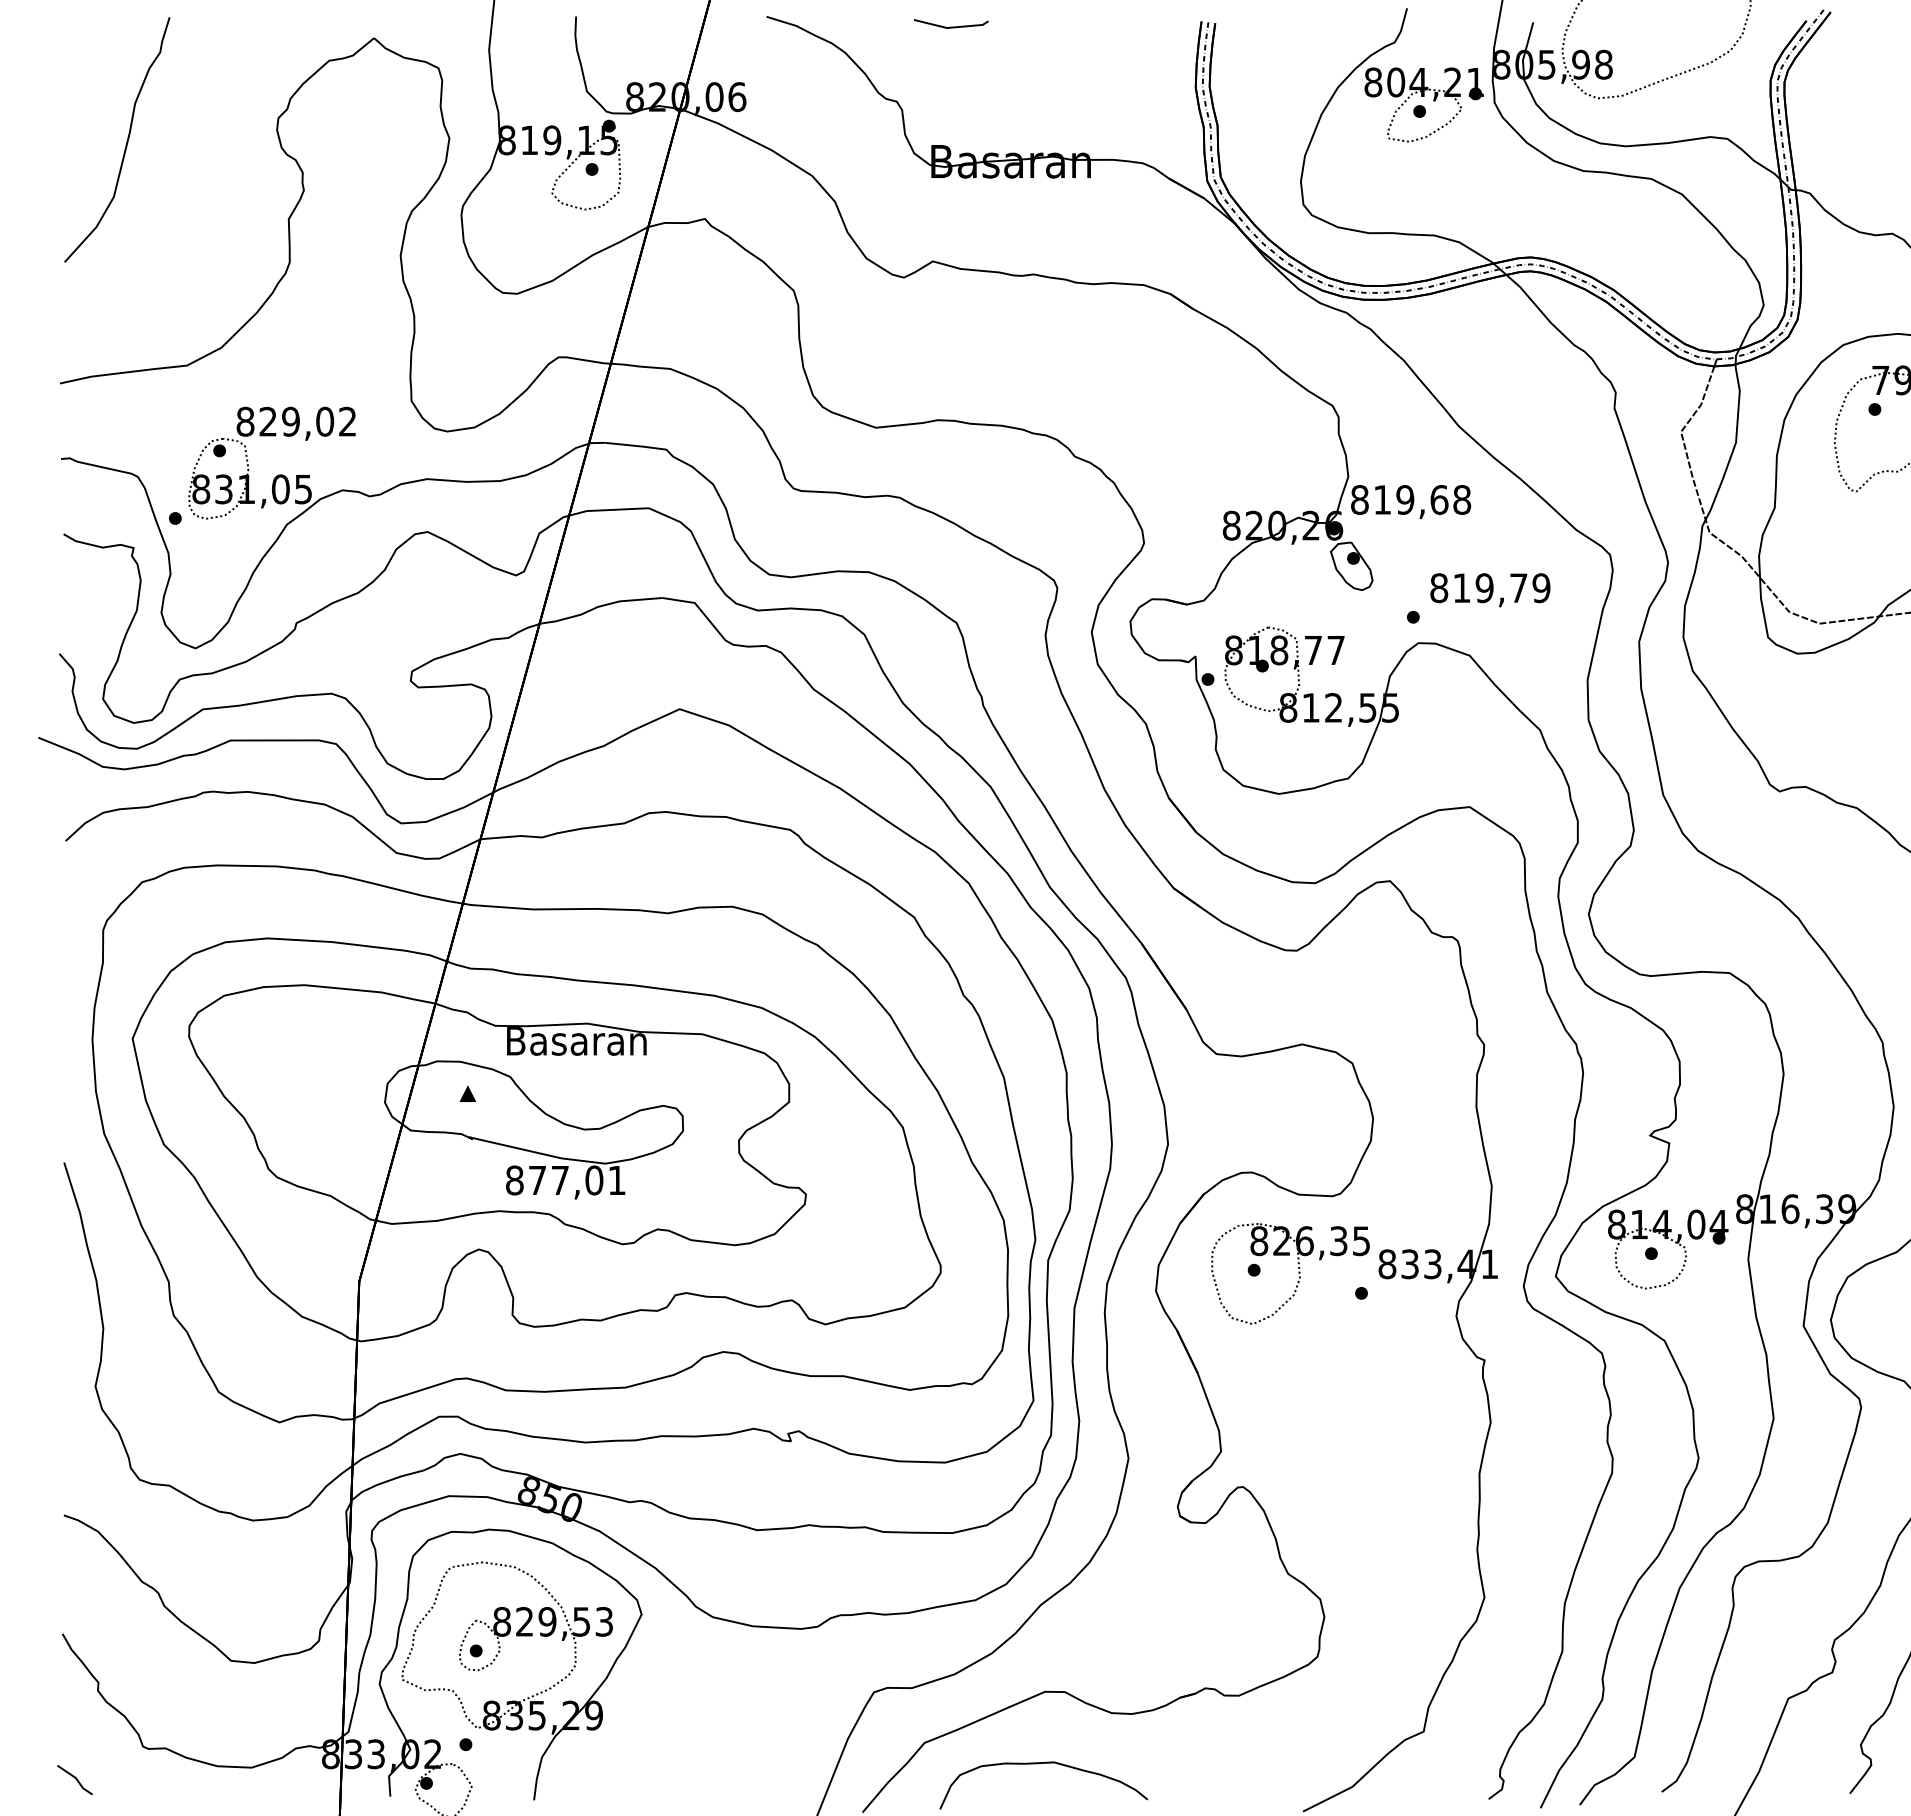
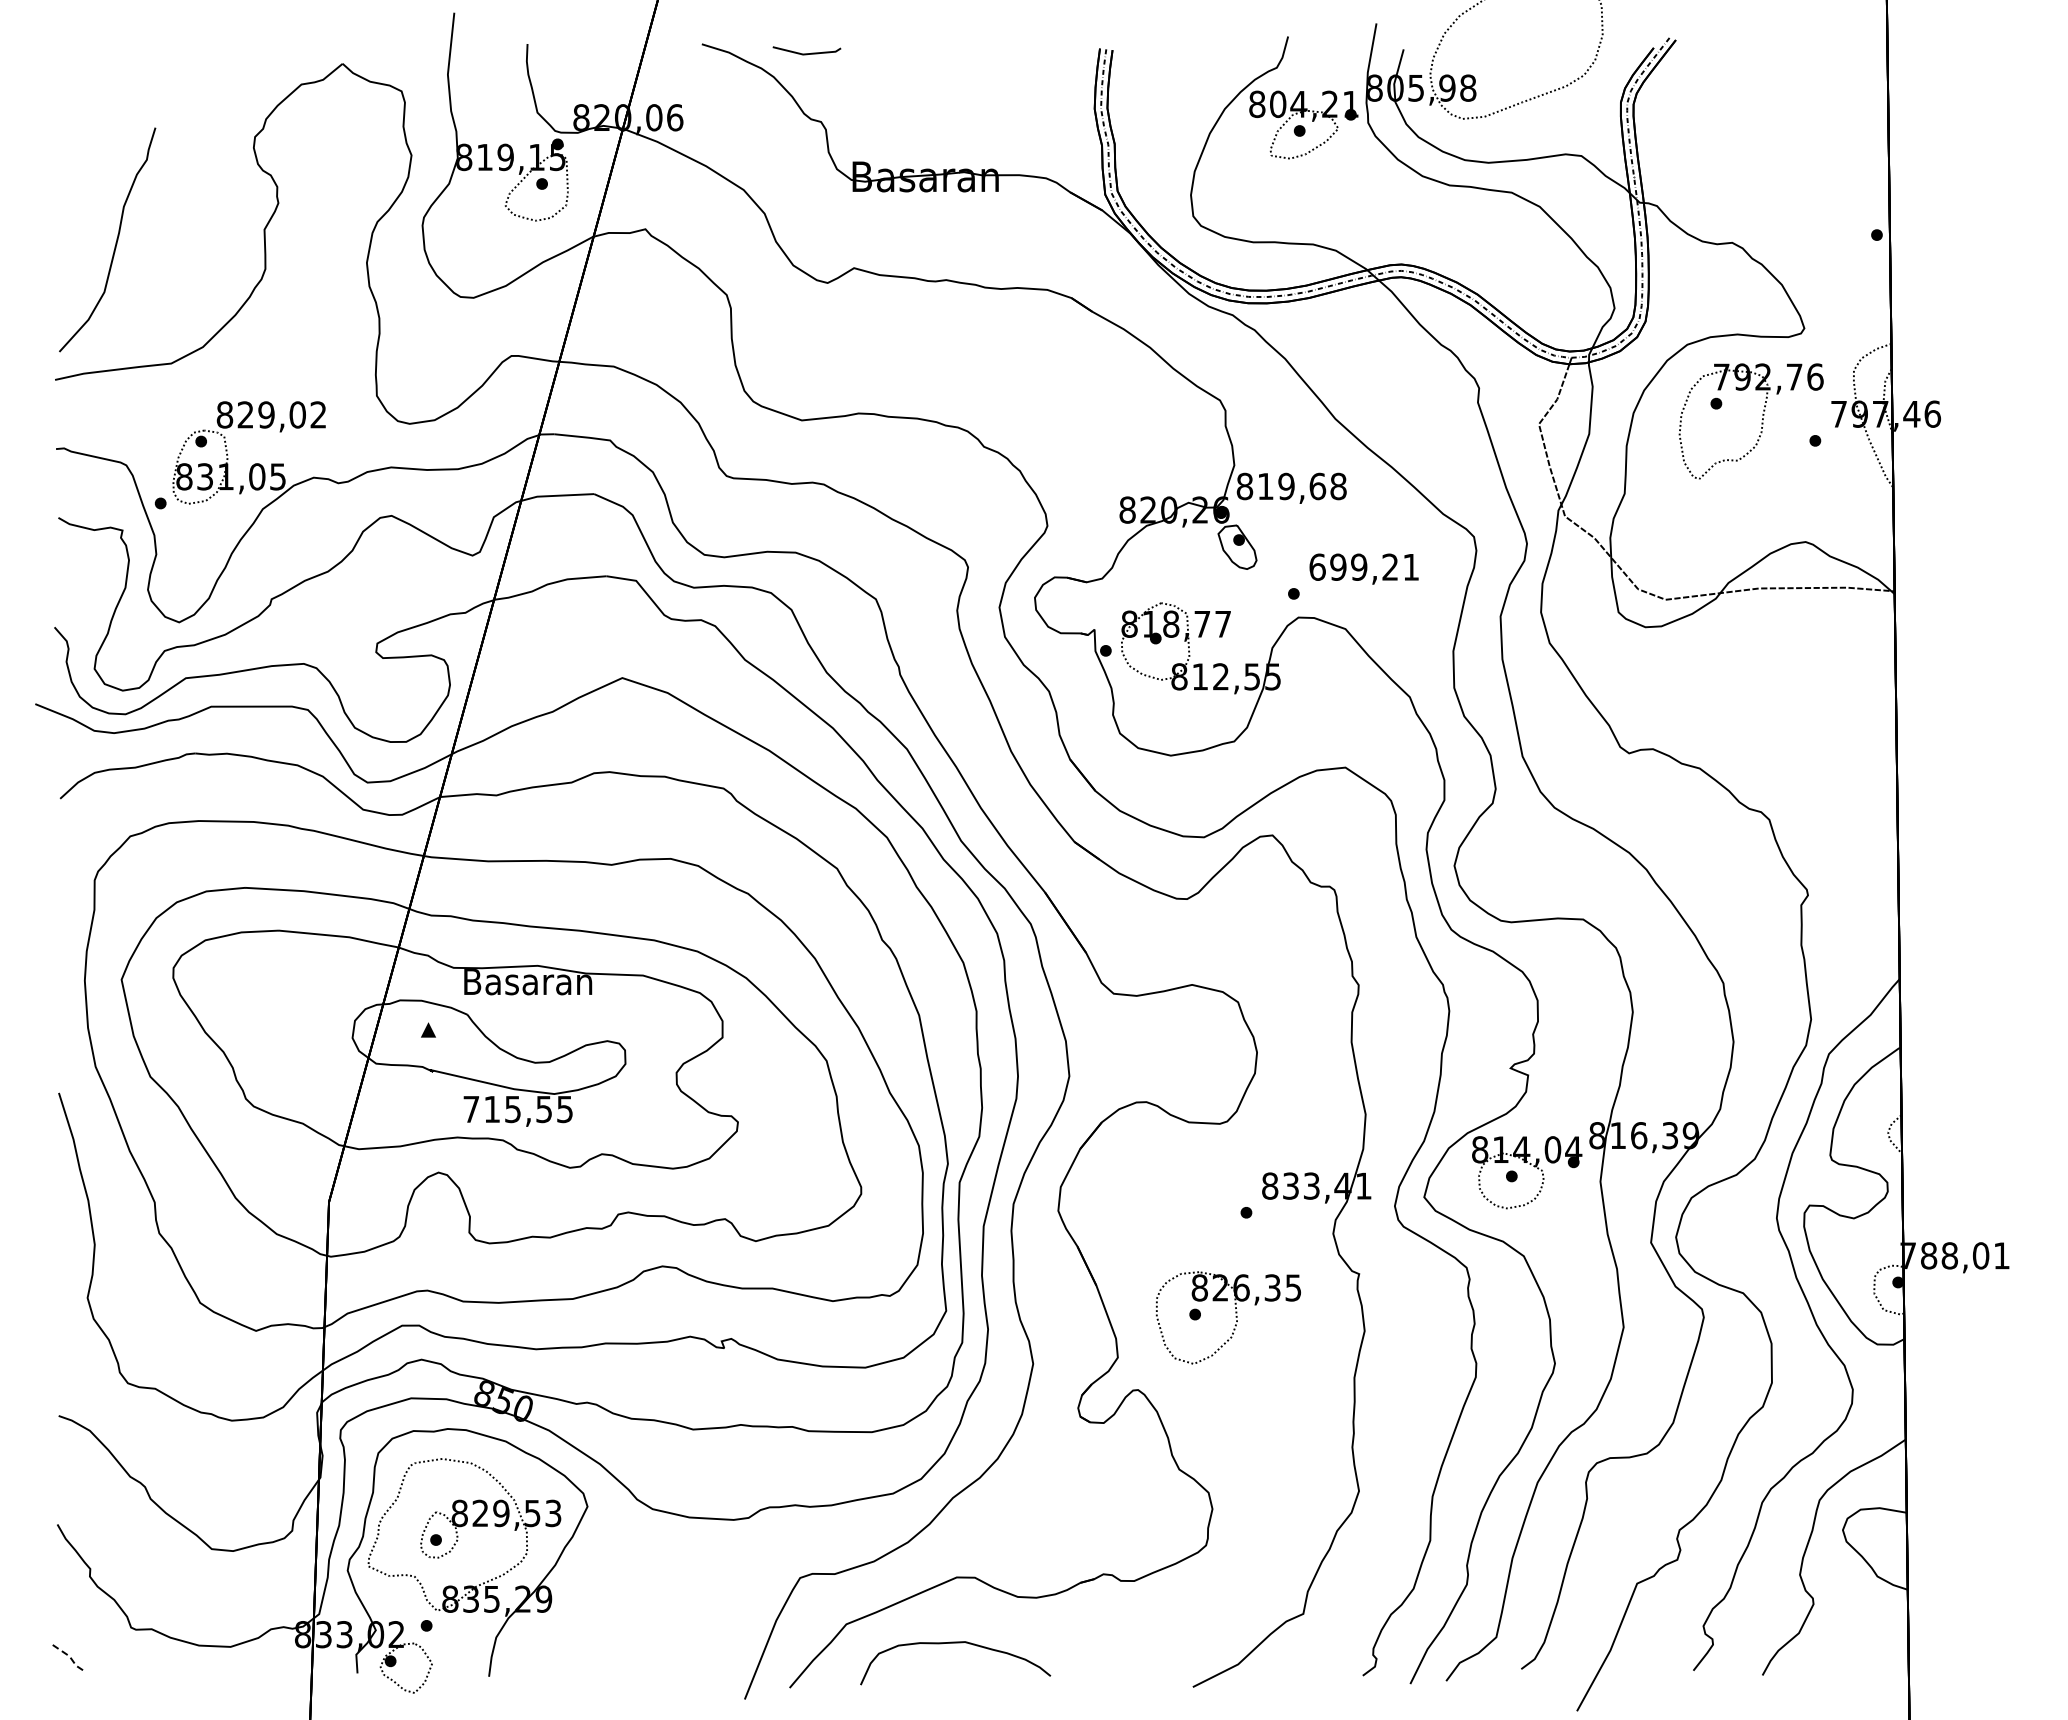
line: (950, 26) -> (806, 53), moved
curve: (125, 142) -> (115, 242), moved
text: (1490, 587) -> (1364, 566), 819,79 -> 699,21
text: (565, 1180) -> (517, 1109), 877,01 -> 715,55
part: (1298, 1273) -> (1235, 1317), moved
line: (76, 1779) -> (70, 1657), solid -> dashed

